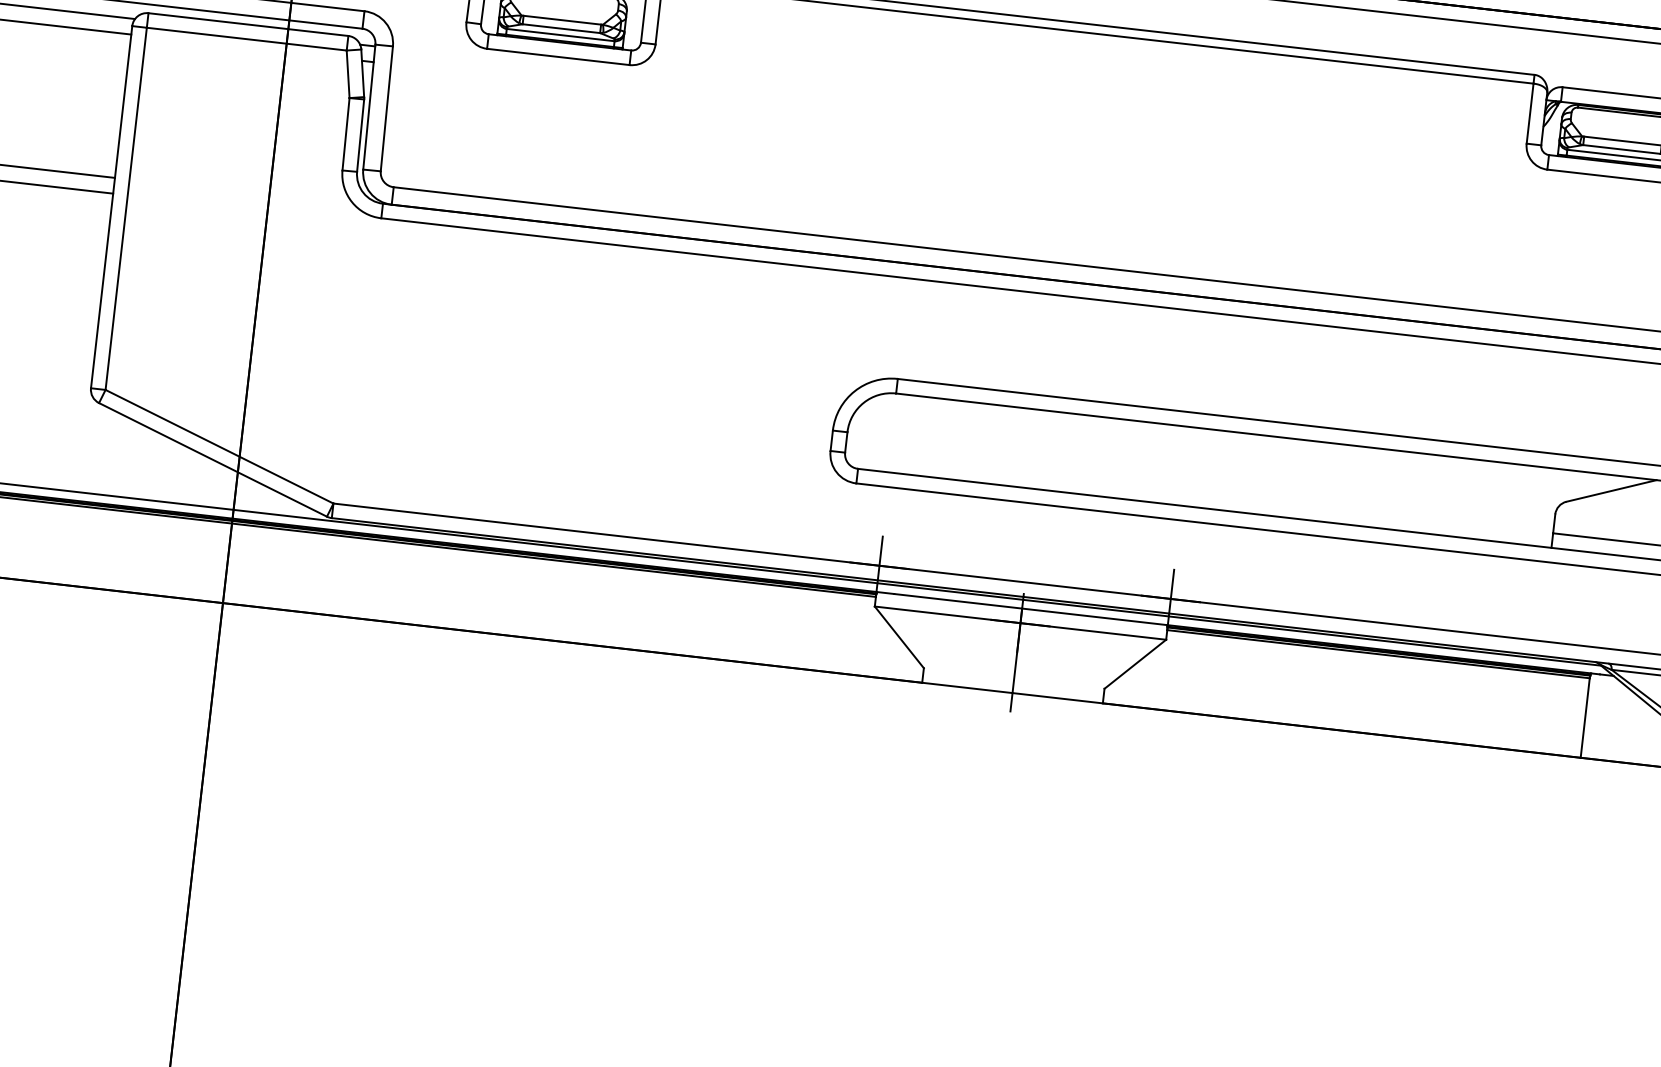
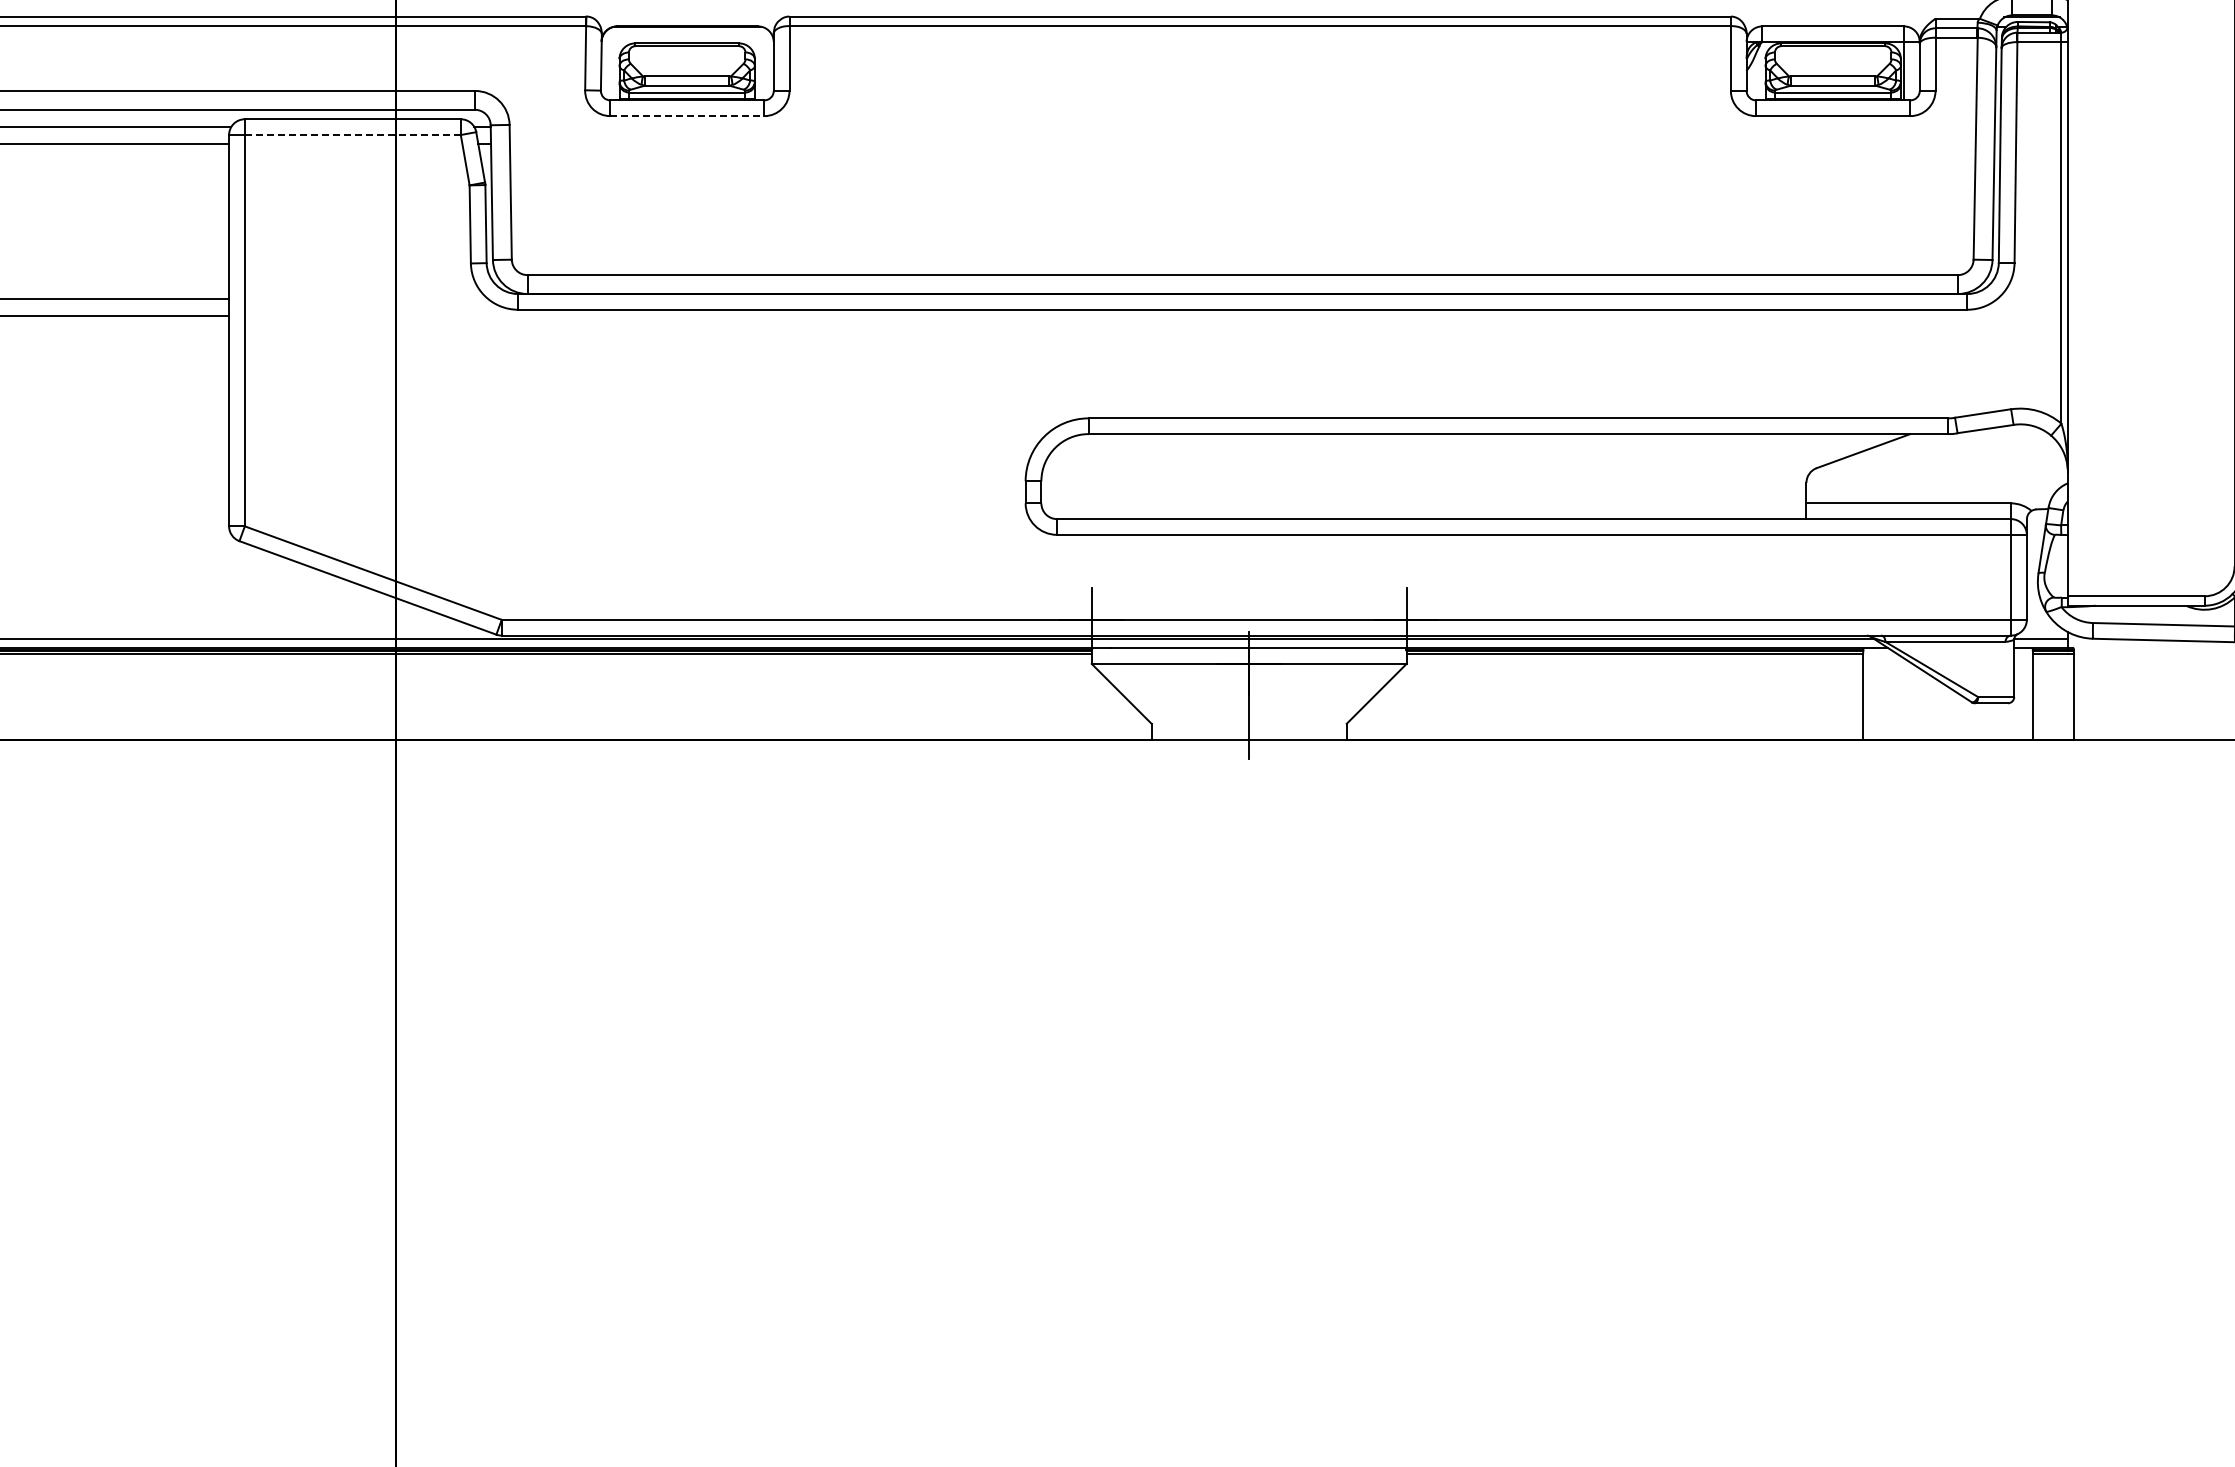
line: (246, 39) -> (352, 135), solid -> dashed
line: (558, 57) -> (687, 116), solid -> dashed

